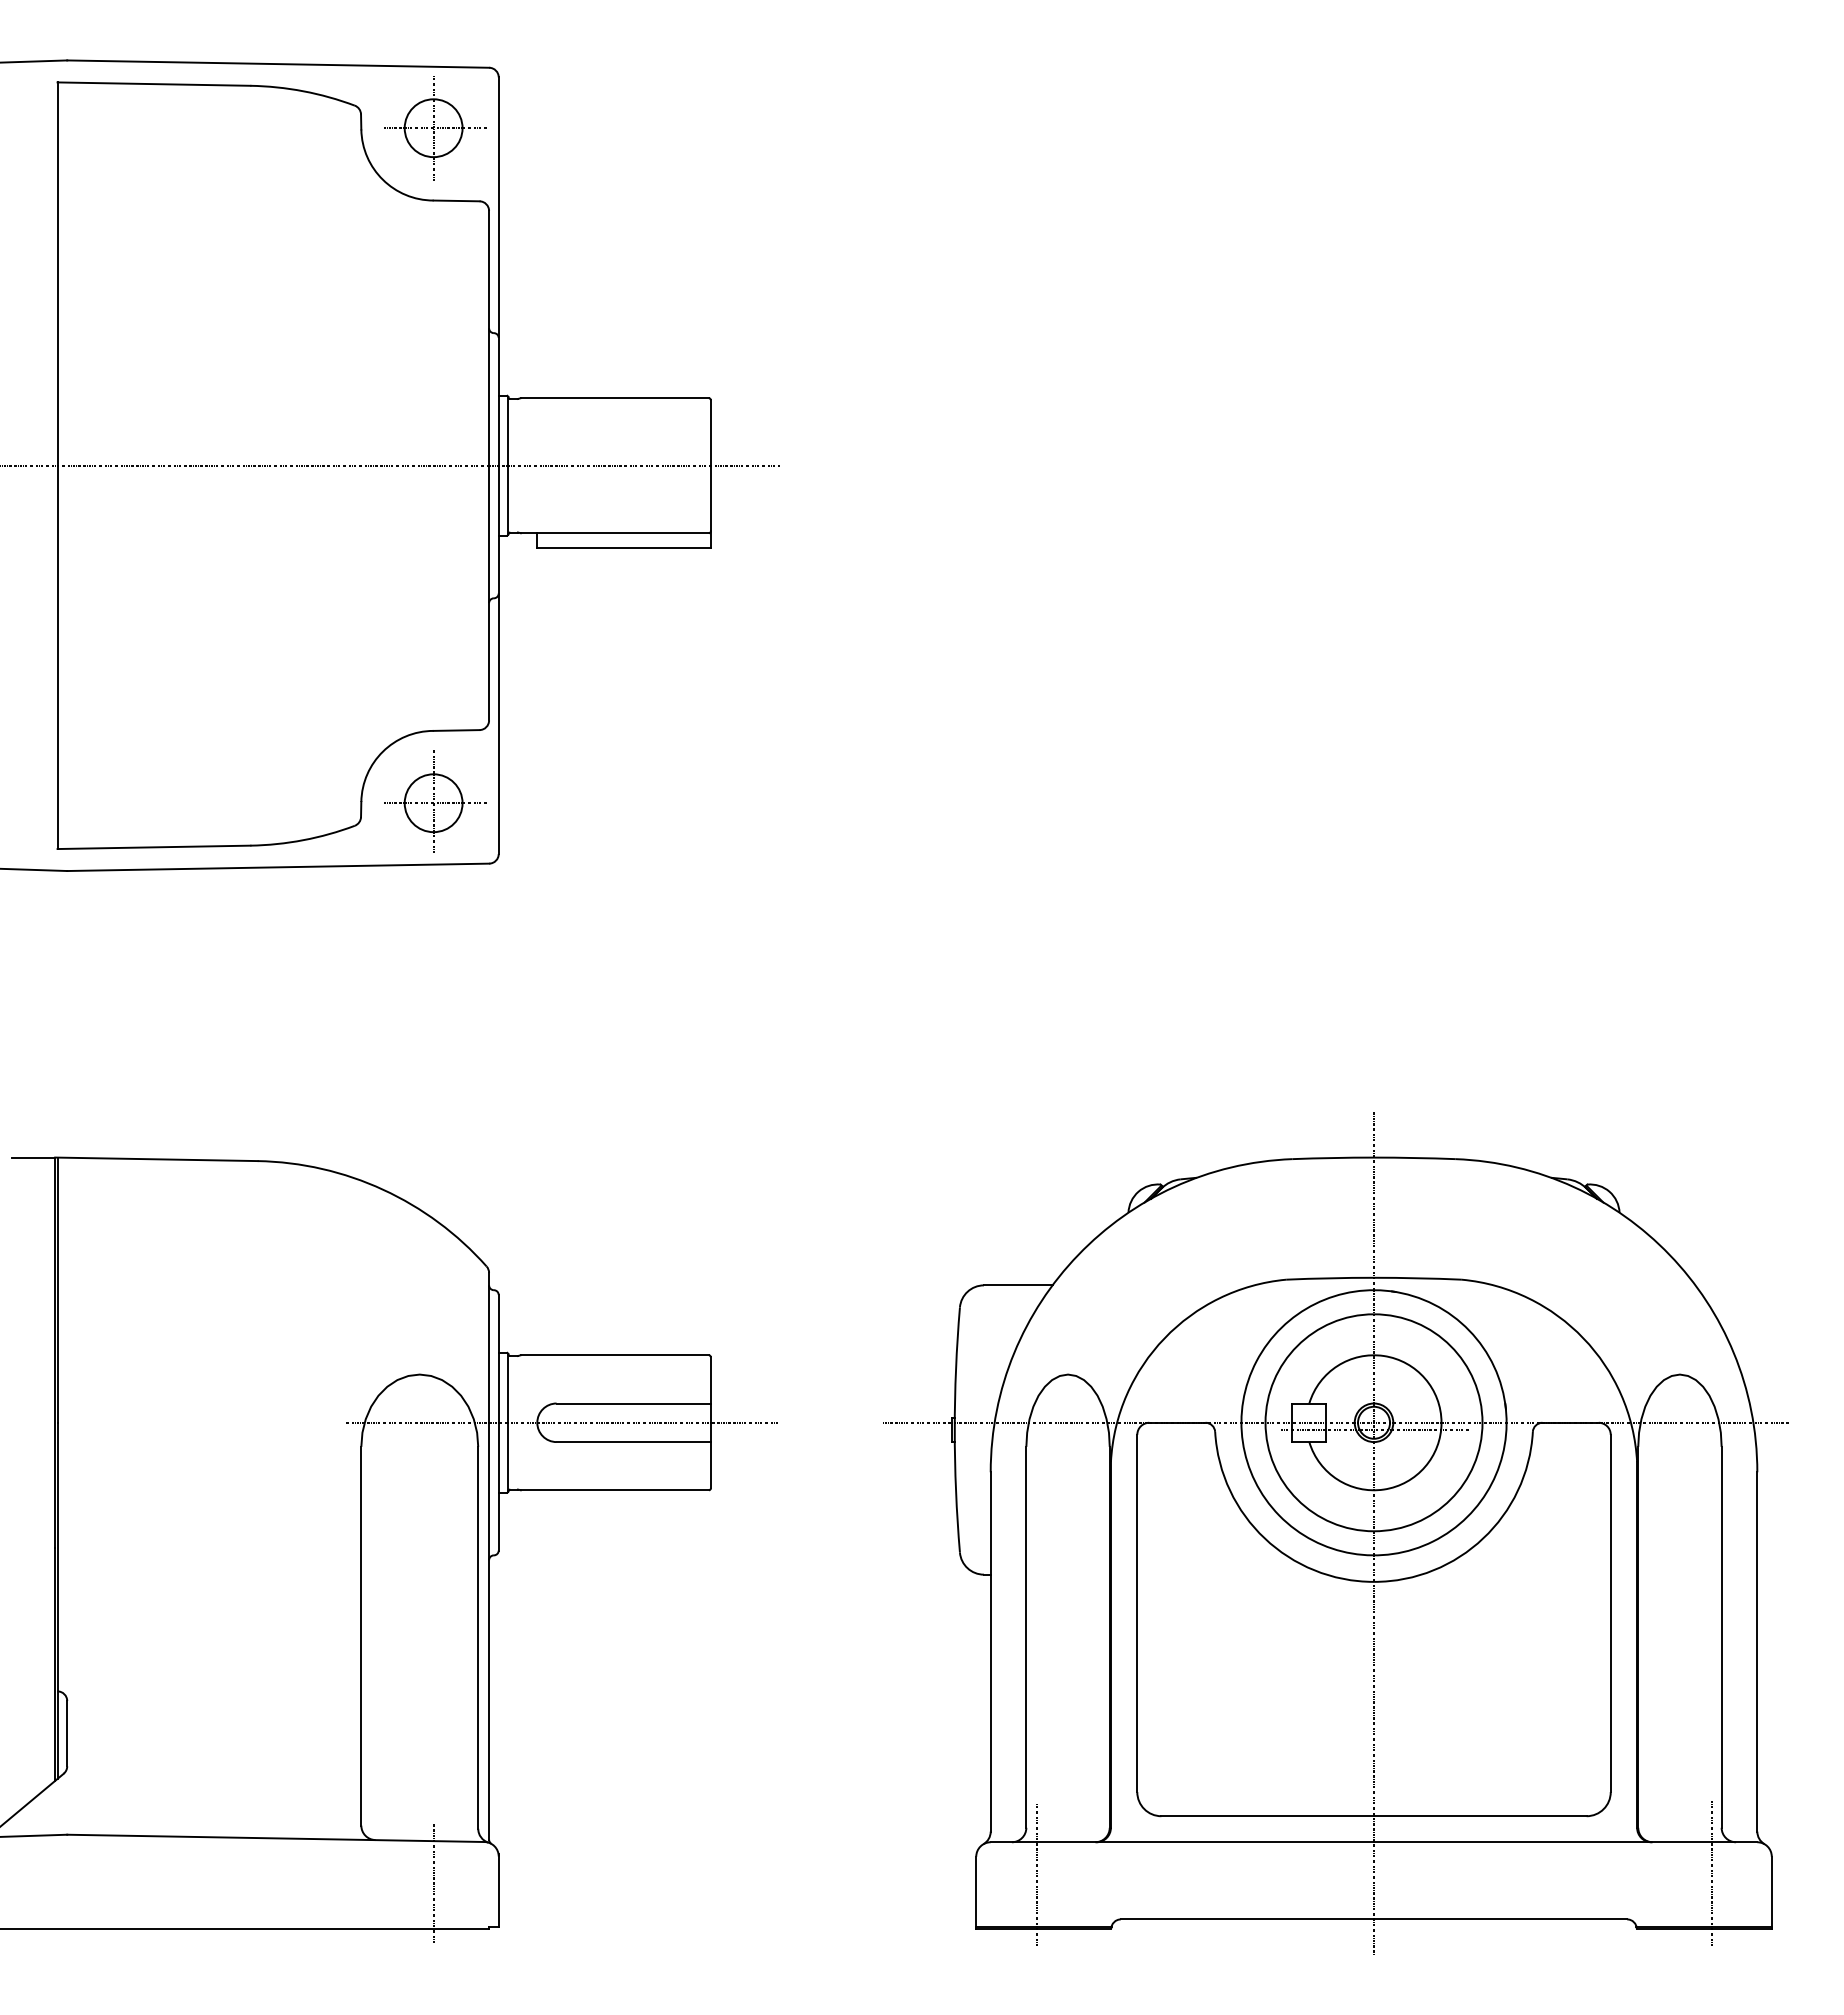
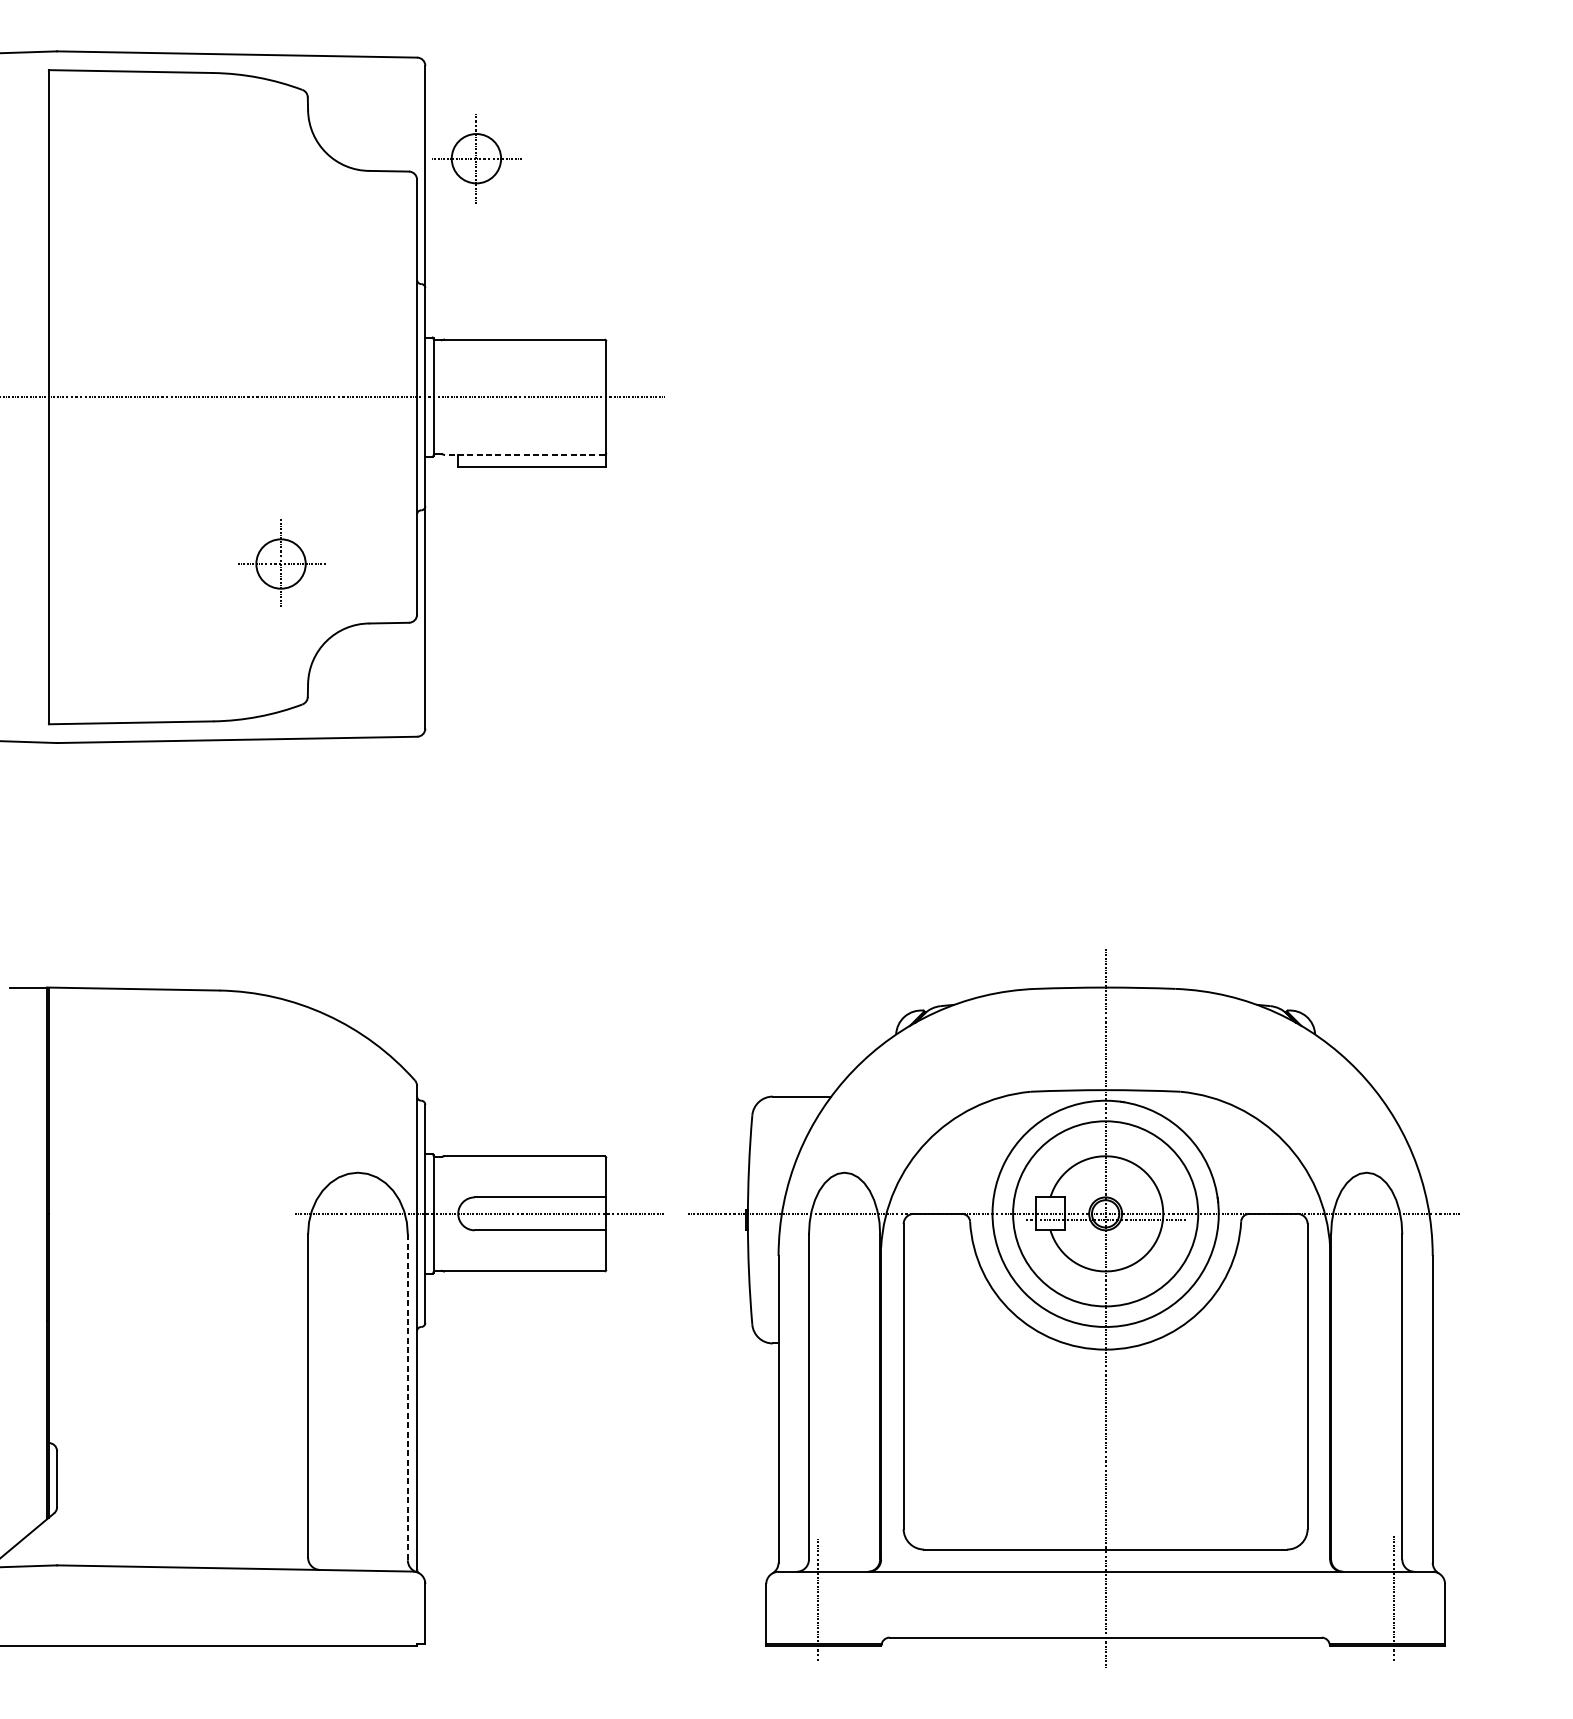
part: (435, 128) -> (478, 158), moved
line: (614, 533) -> (524, 455), solid -> dashed
part: (435, 801) -> (282, 562), moved
part: (1335, 1533) -> (1072, 1308), moved
line: (478, 1637) -> (408, 1397), solid -> dashed
line: (433, 1883) -> (369, 1606), removed

